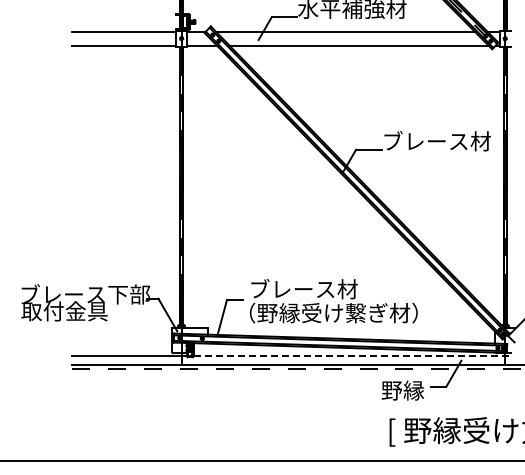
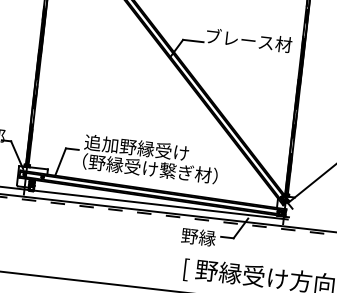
text: (314, 288) -> (137, 147), ブレース材 -> 追加野縁受け
line: (352, 356) -> (161, 205), dashed -> solid

